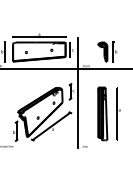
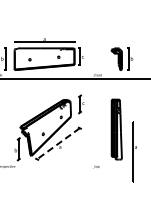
line: (77, 92) -> (88, 105), removed
part: (118, 113) -> (134, 151), moved
line: (51, 127) -> (58, 144), solid -> dashed

